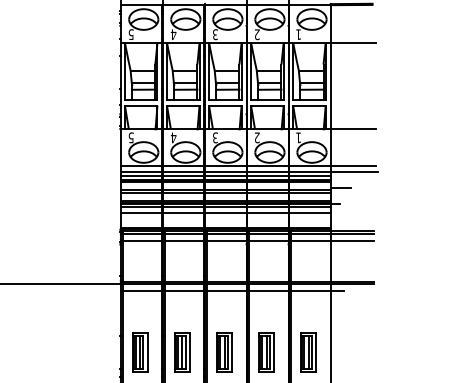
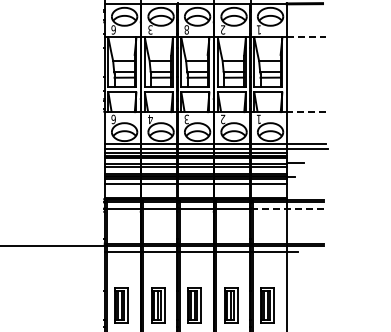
text: (130, 34) -> (113, 29), 5 -> 6
text: (173, 34) -> (150, 29), 4 -> 3
text: (215, 34) -> (186, 29), 3 -> 8
line: (353, 42) -> (306, 36), solid -> dashed
line: (353, 129) -> (306, 112), solid -> dashed
text: (130, 137) -> (113, 119), 5 -> 6
line: (332, 240) -> (288, 208), solid -> dashed

